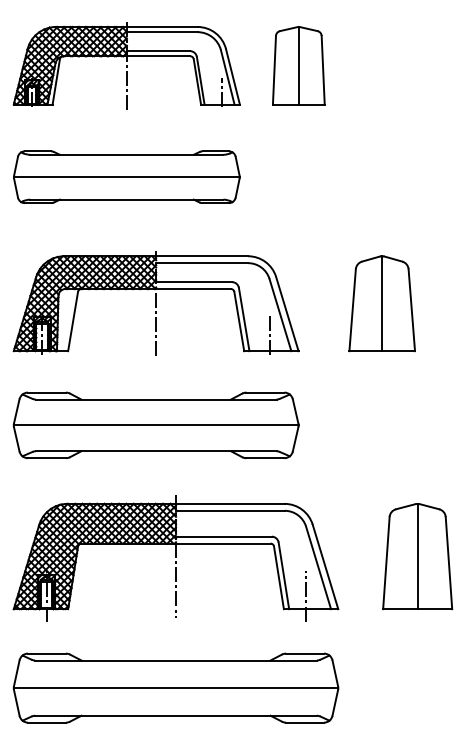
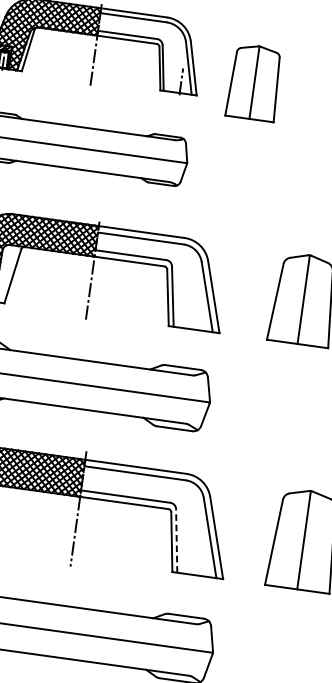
part: (298, 65) -> (254, 82), moved
line: (270, 333) -> (195, 313), removed
line: (283, 575) -> (176, 540), solid -> dashed
line: (305, 595) -> (194, 562), removed

